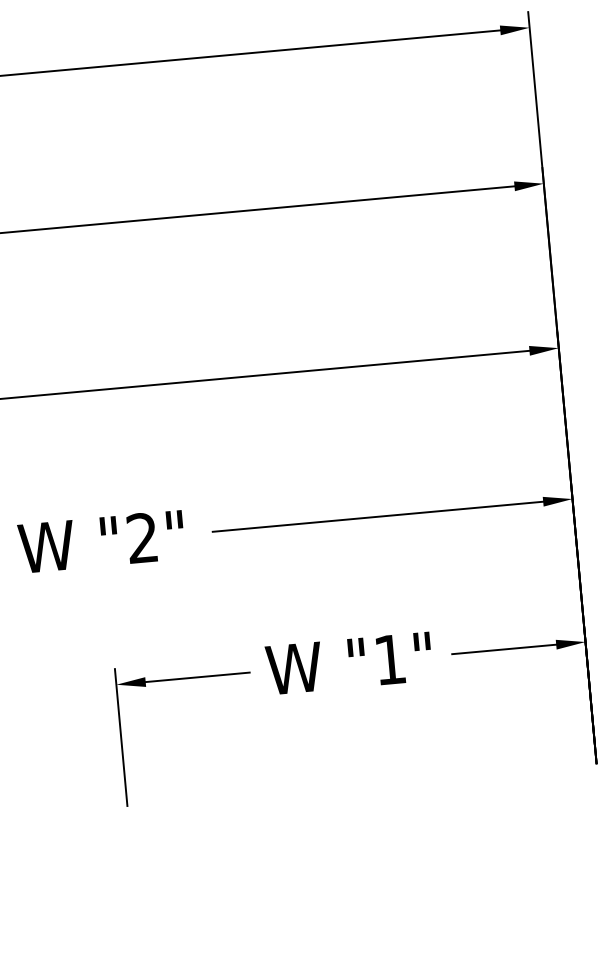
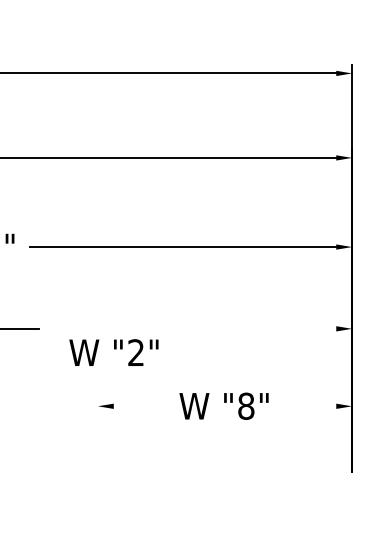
line: (377, 516) -> (246, 328), removed
text: (100, 541) -> (113, 352), moved
line: (503, 649) -> (307, 406), removed
text: (390, 658) -> (246, 405), "1" -> "8"
line: (196, 677) -> (141, 406), removed
line: (120, 736) -> (97, 434), removed

